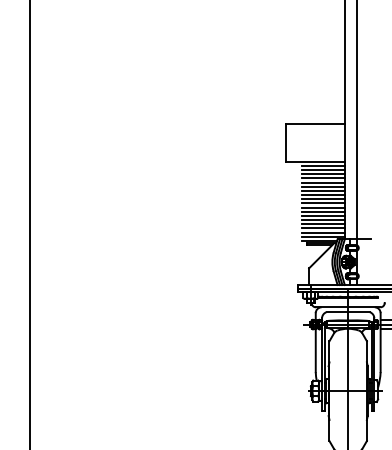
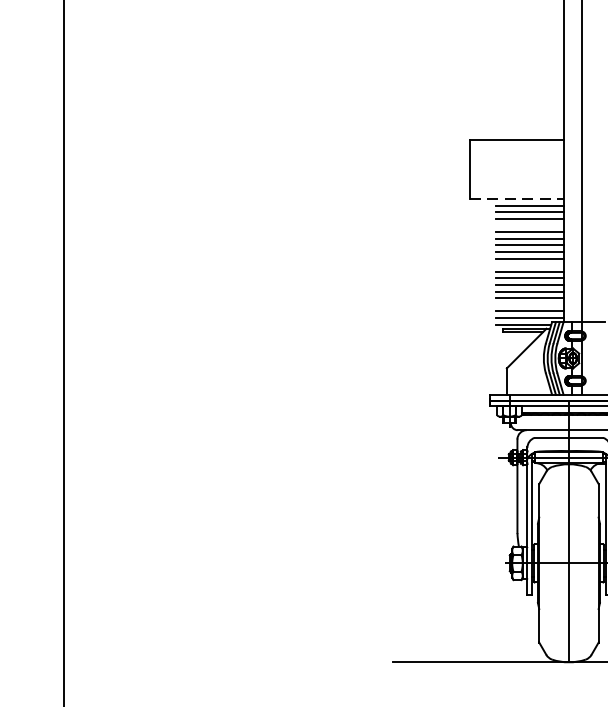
line: (315, 161) -> (517, 198), solid -> dashed
line: (323, 178) -> (529, 225), removed
line: (323, 203) -> (529, 265), removed
line: (323, 228) -> (529, 305), removed

